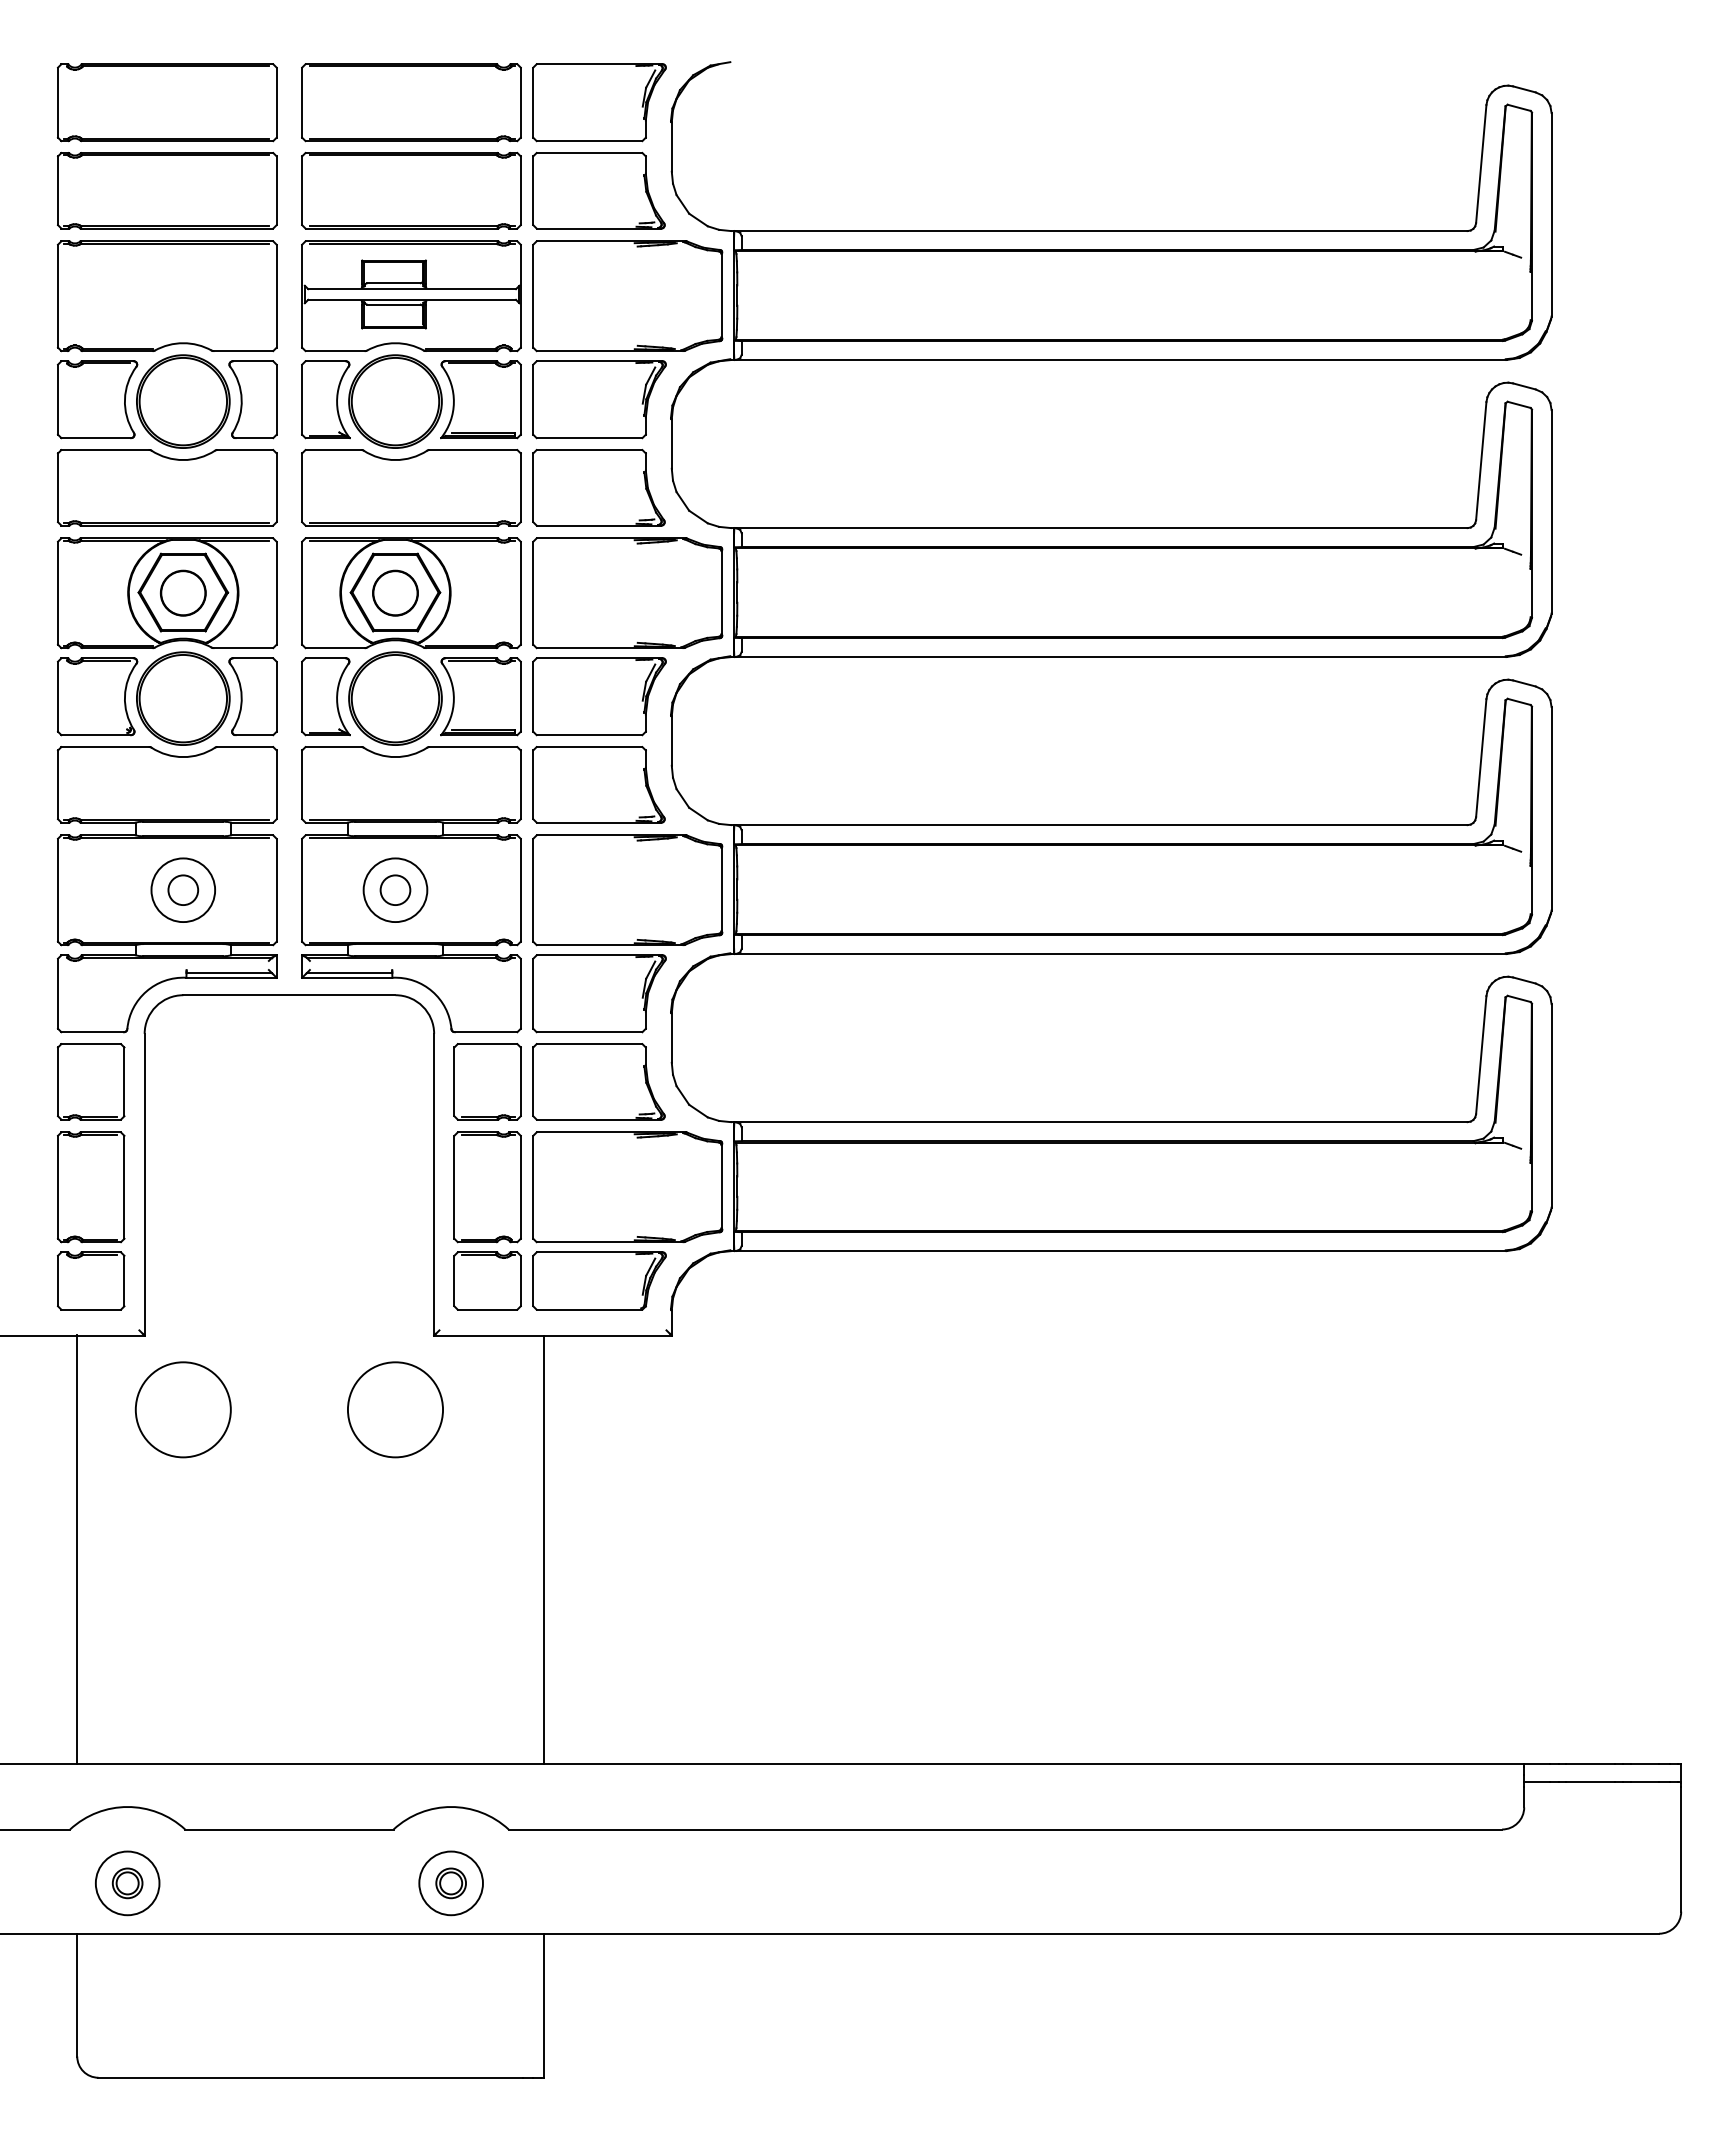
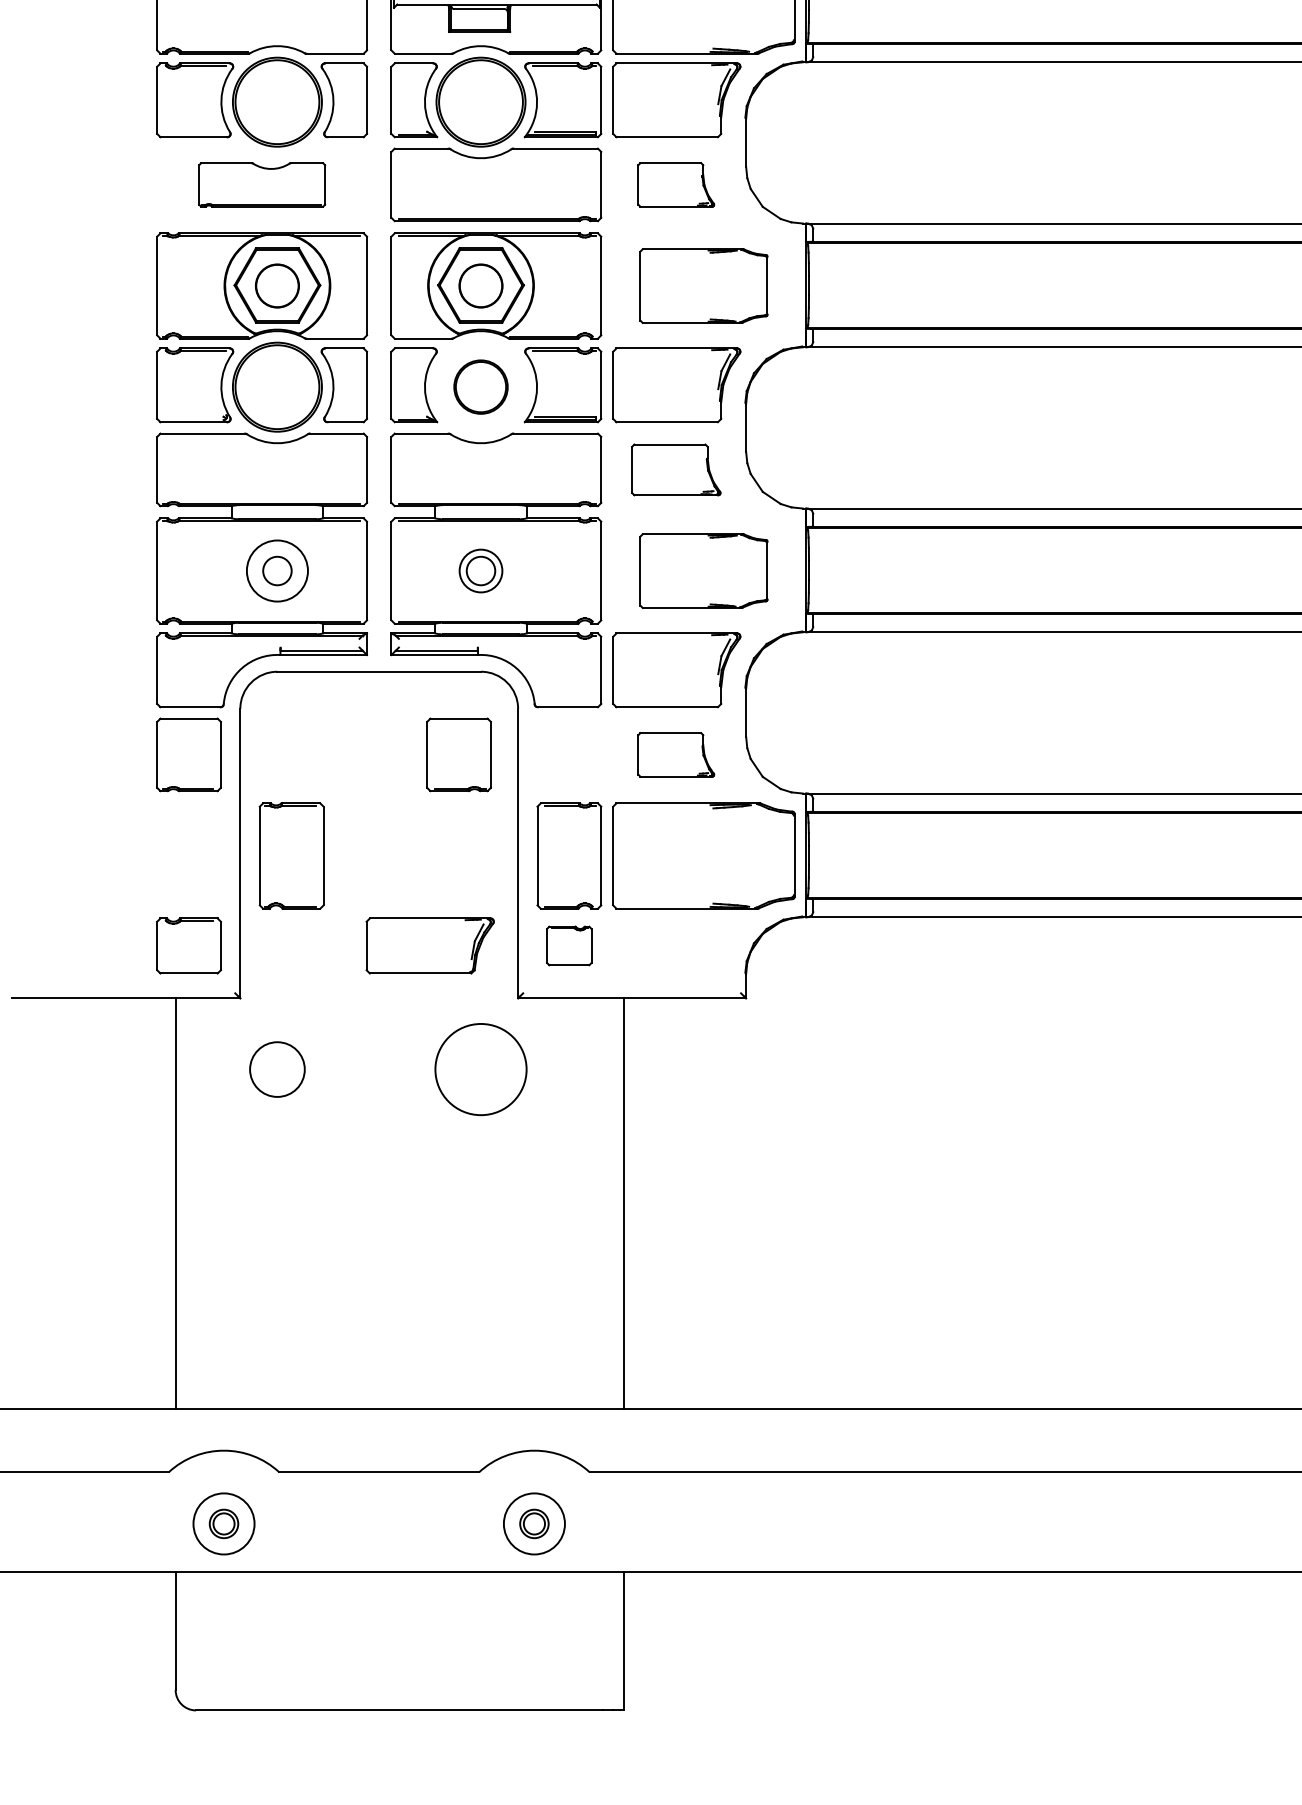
part: (167, 487) -> (262, 184), size x0.6
part: (598, 487) -> (675, 184), size x0.6
part: (627, 593) -> (703, 286), size x0.7
part: (395, 698) -> (481, 387), size x0.6
part: (598, 784) -> (675, 469), size x0.7
circle: (395, 890) -> (481, 571), size x0.7
part: (627, 890) -> (703, 571), size x0.7
part: (487, 1081) -> (458, 754), moved
part: (598, 1081) -> (675, 754), size x0.6
part: (91, 1187) -> (292, 856), moved
part: (487, 1280) -> (569, 945), size x0.7
part: (599, 1280) -> (430, 945), moved
circle: (182, 1409) -> (276, 1069), size x0.6

